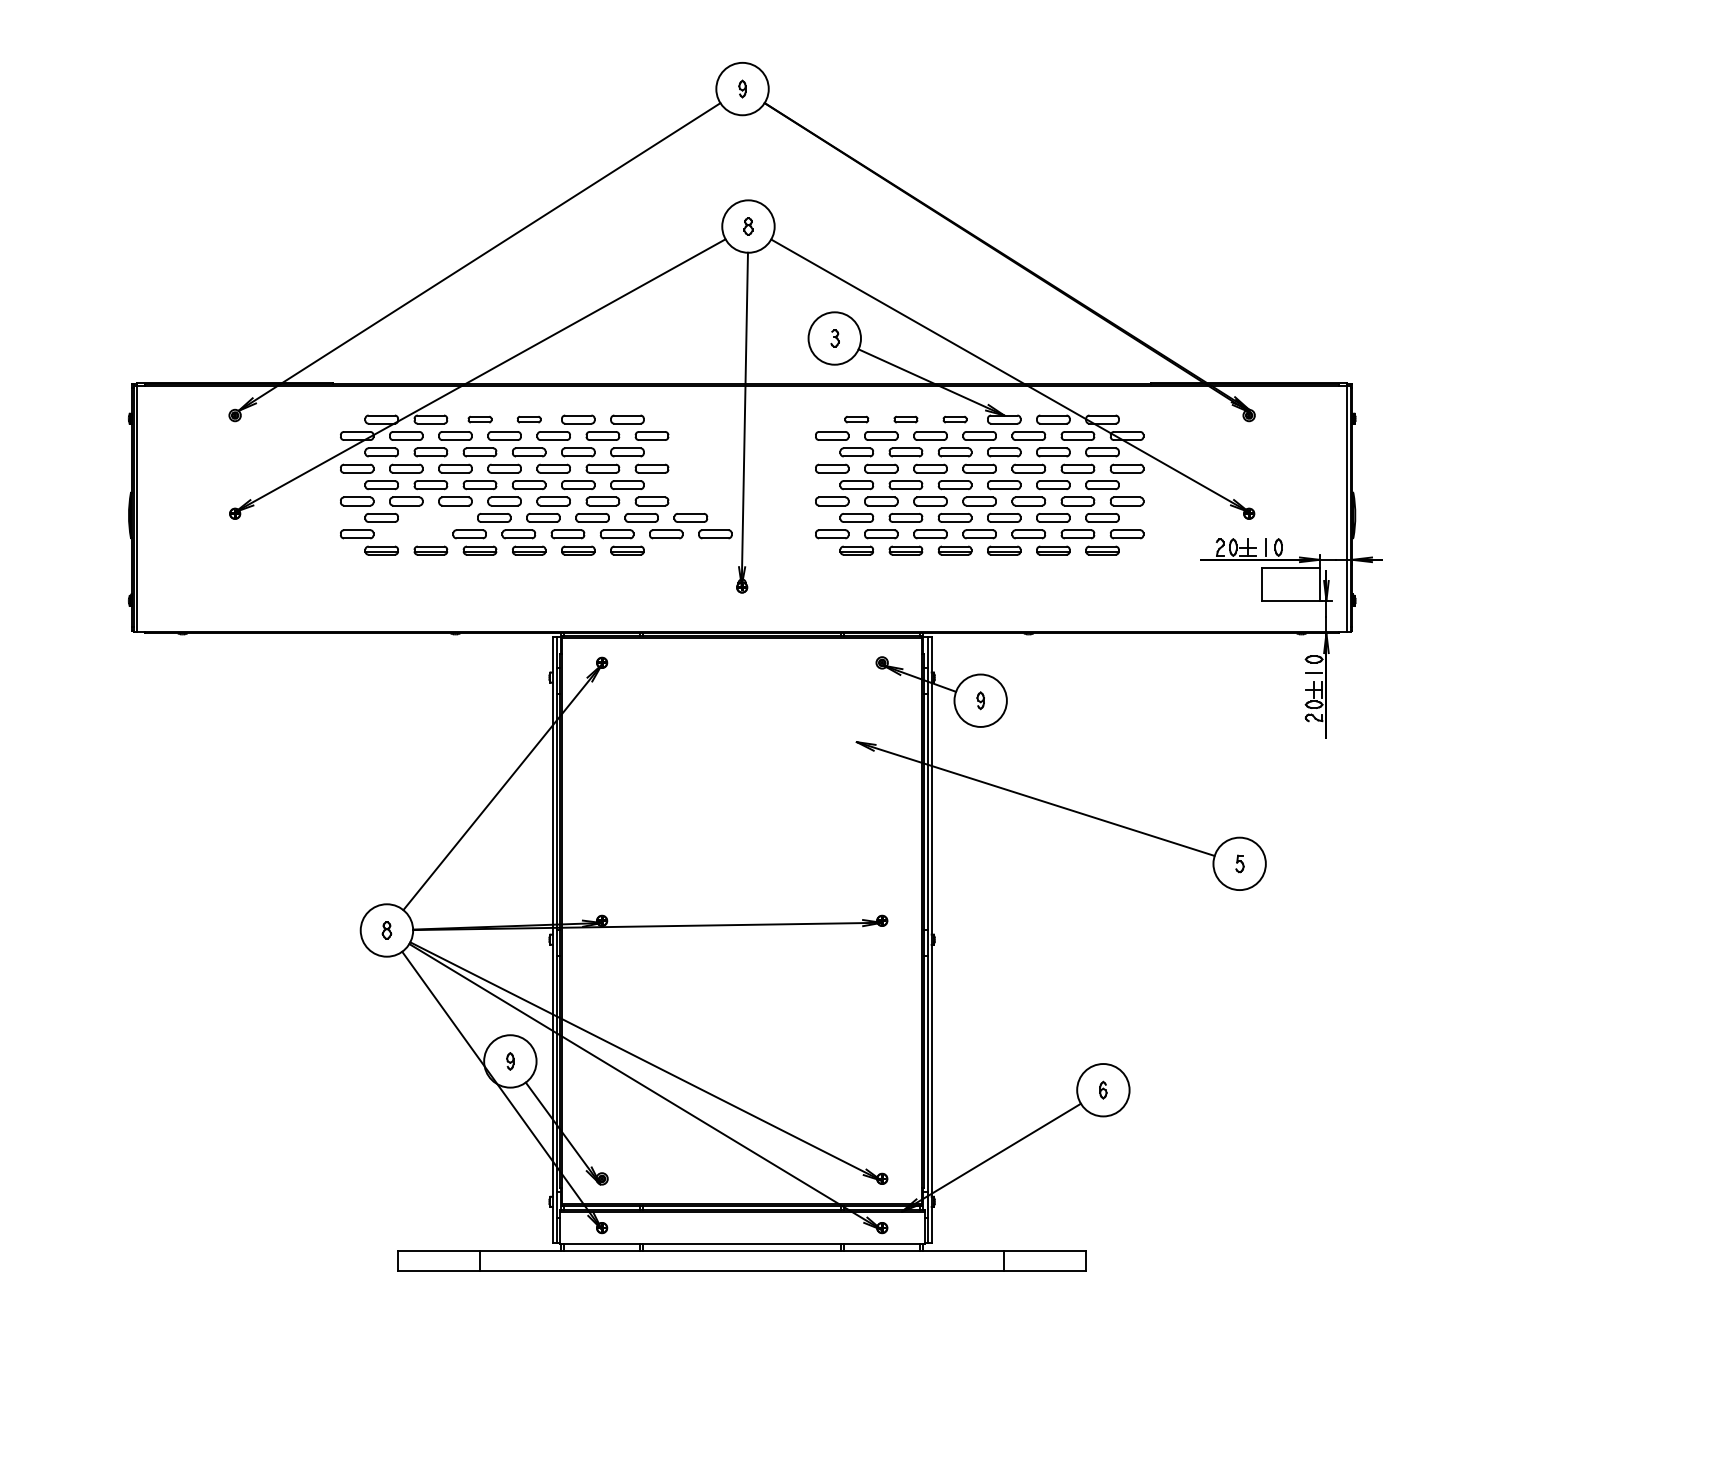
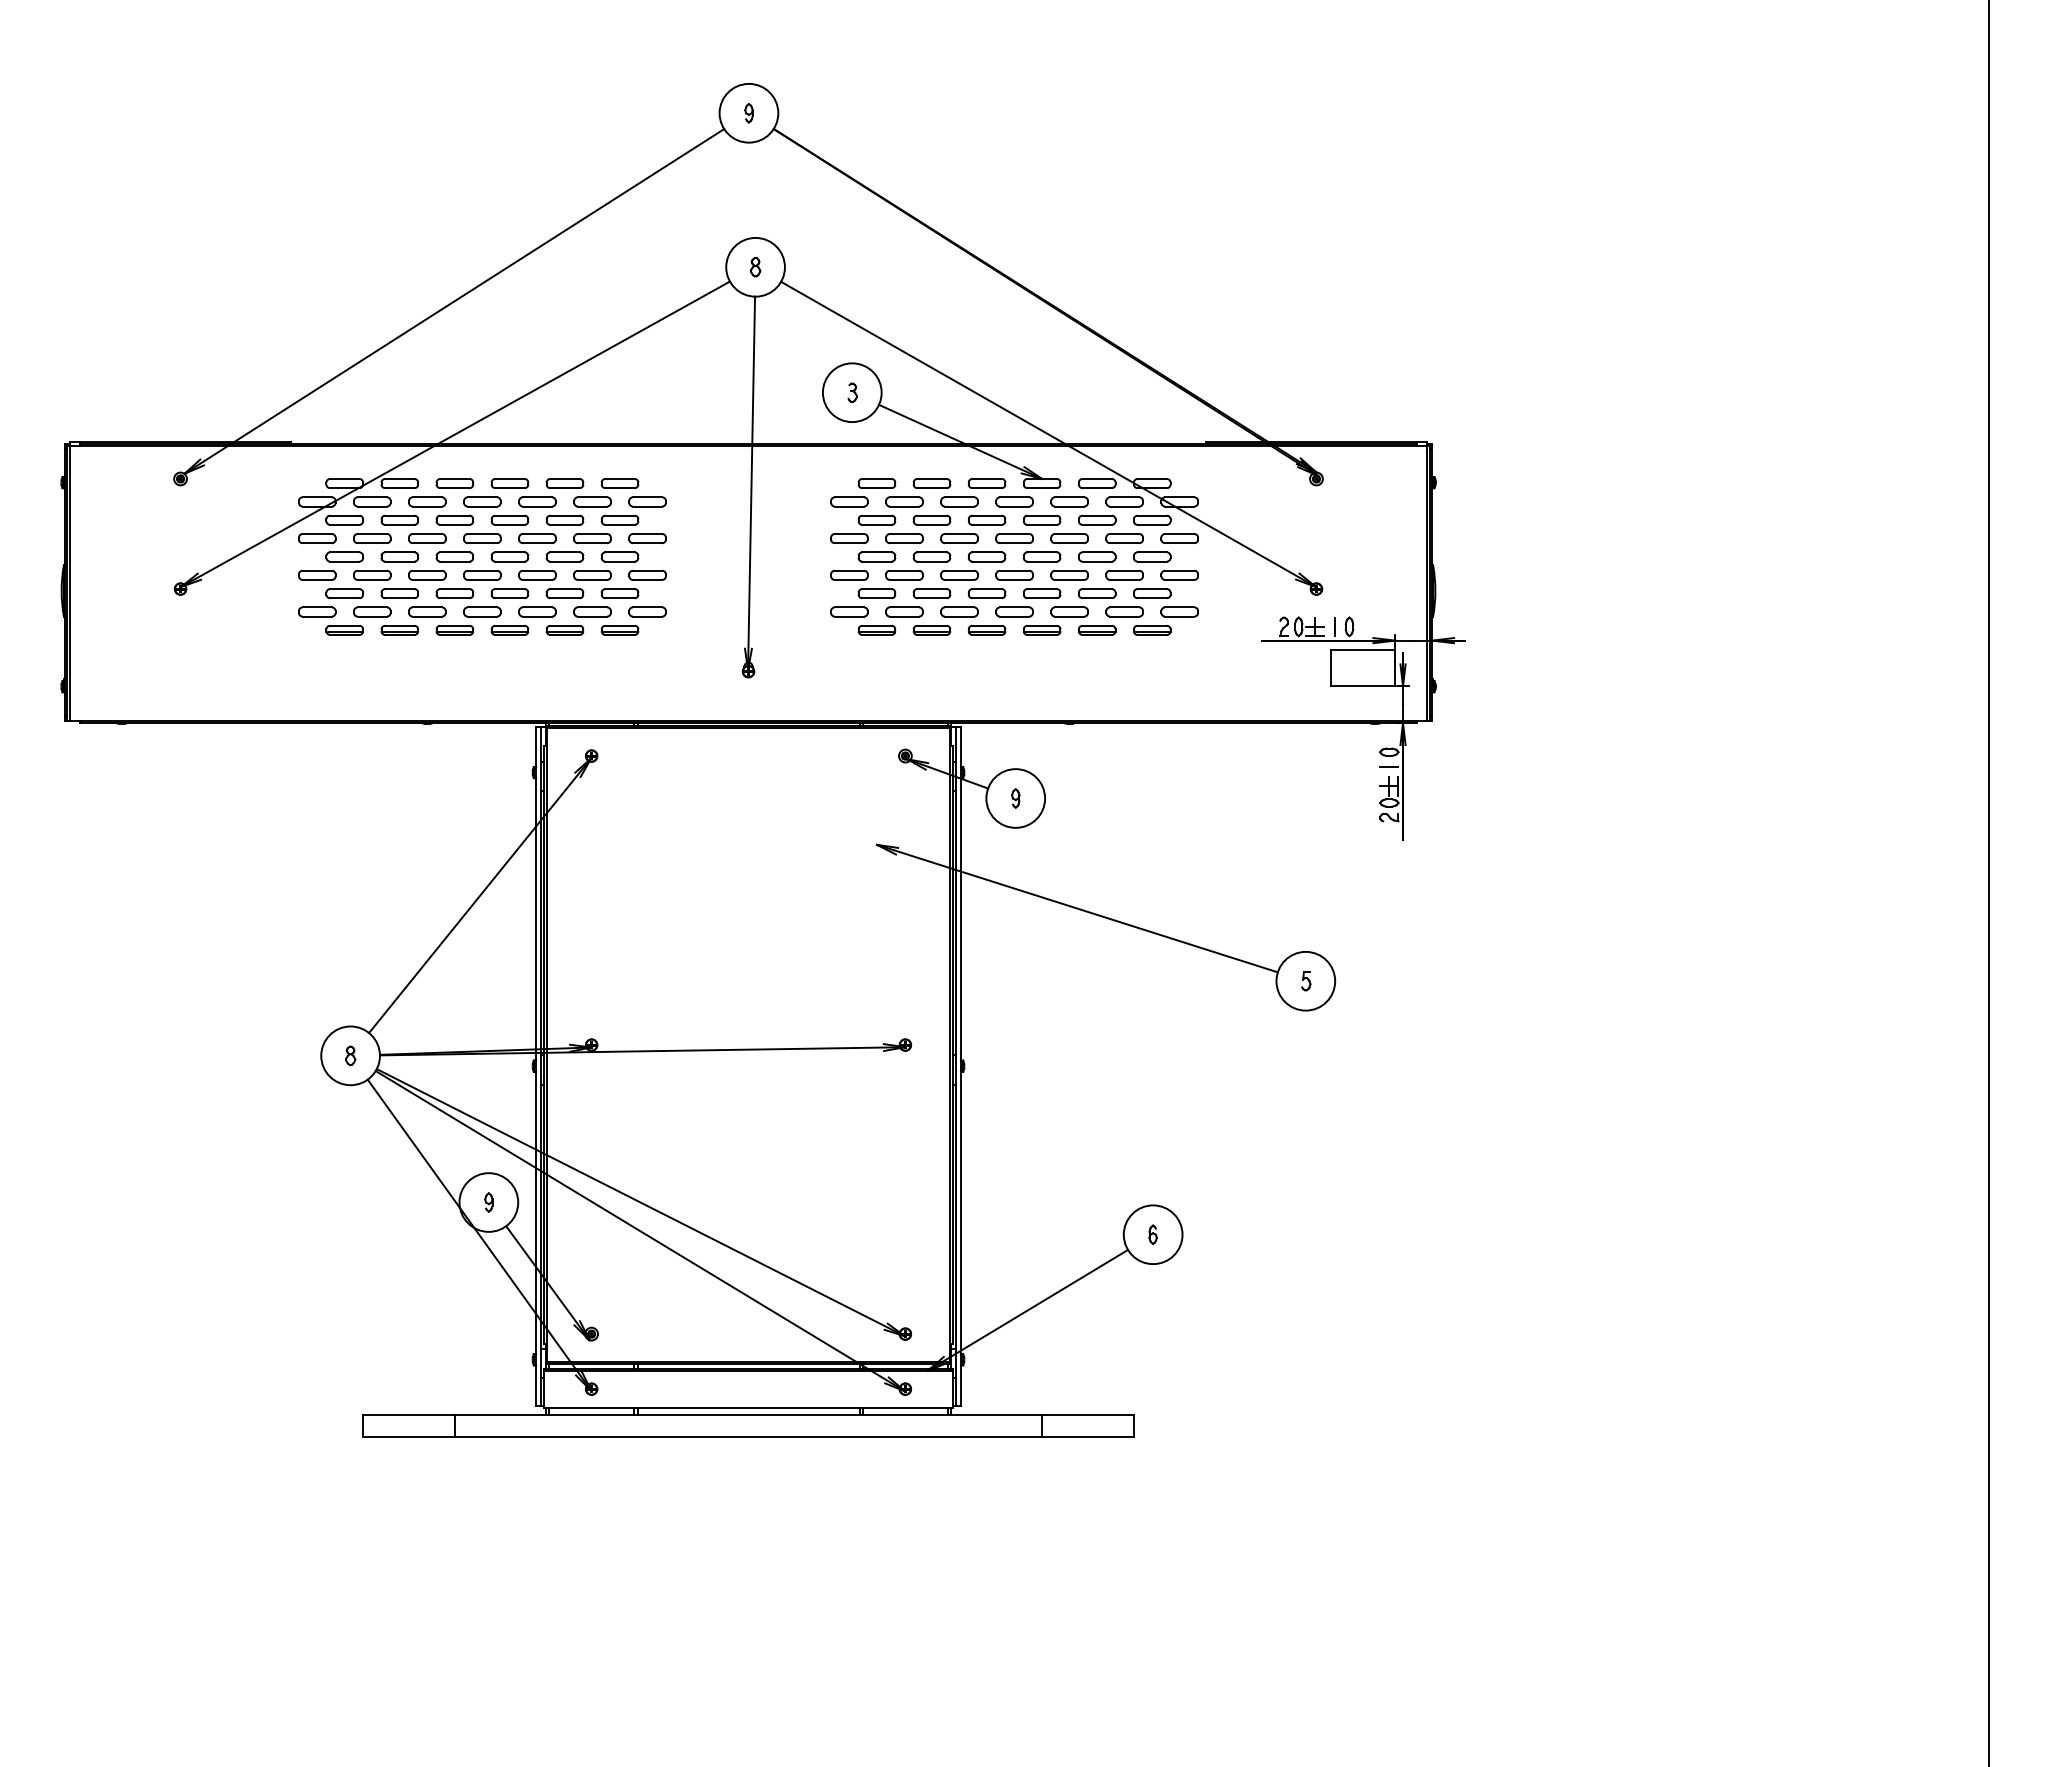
part: (479, 419) -> (454, 483), size x1.43
part: (528, 419) -> (509, 483), size x1.43
part: (856, 419) -> (876, 483), size x1.43
part: (905, 419) -> (931, 483), size x1.43
part: (954, 419) -> (986, 483), size x1.43
part: (592, 525) -> (509, 602), moved

